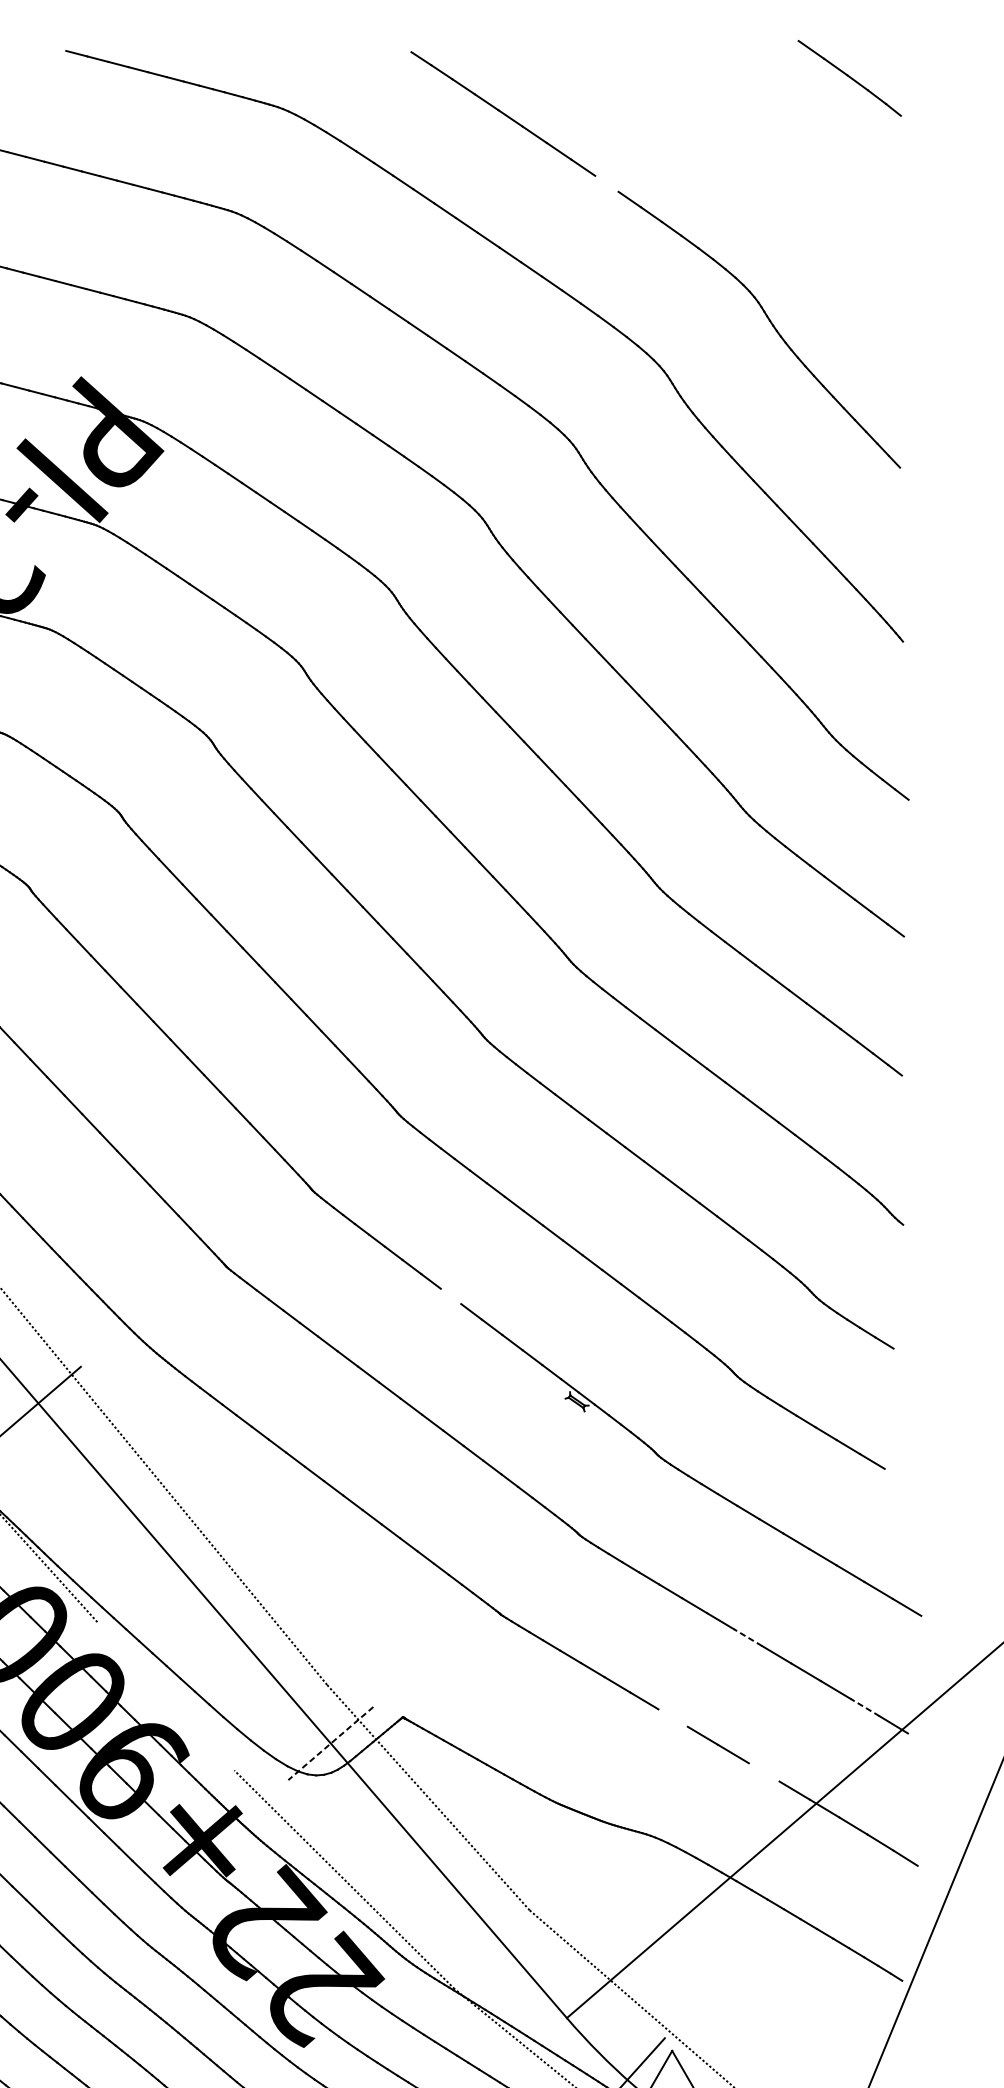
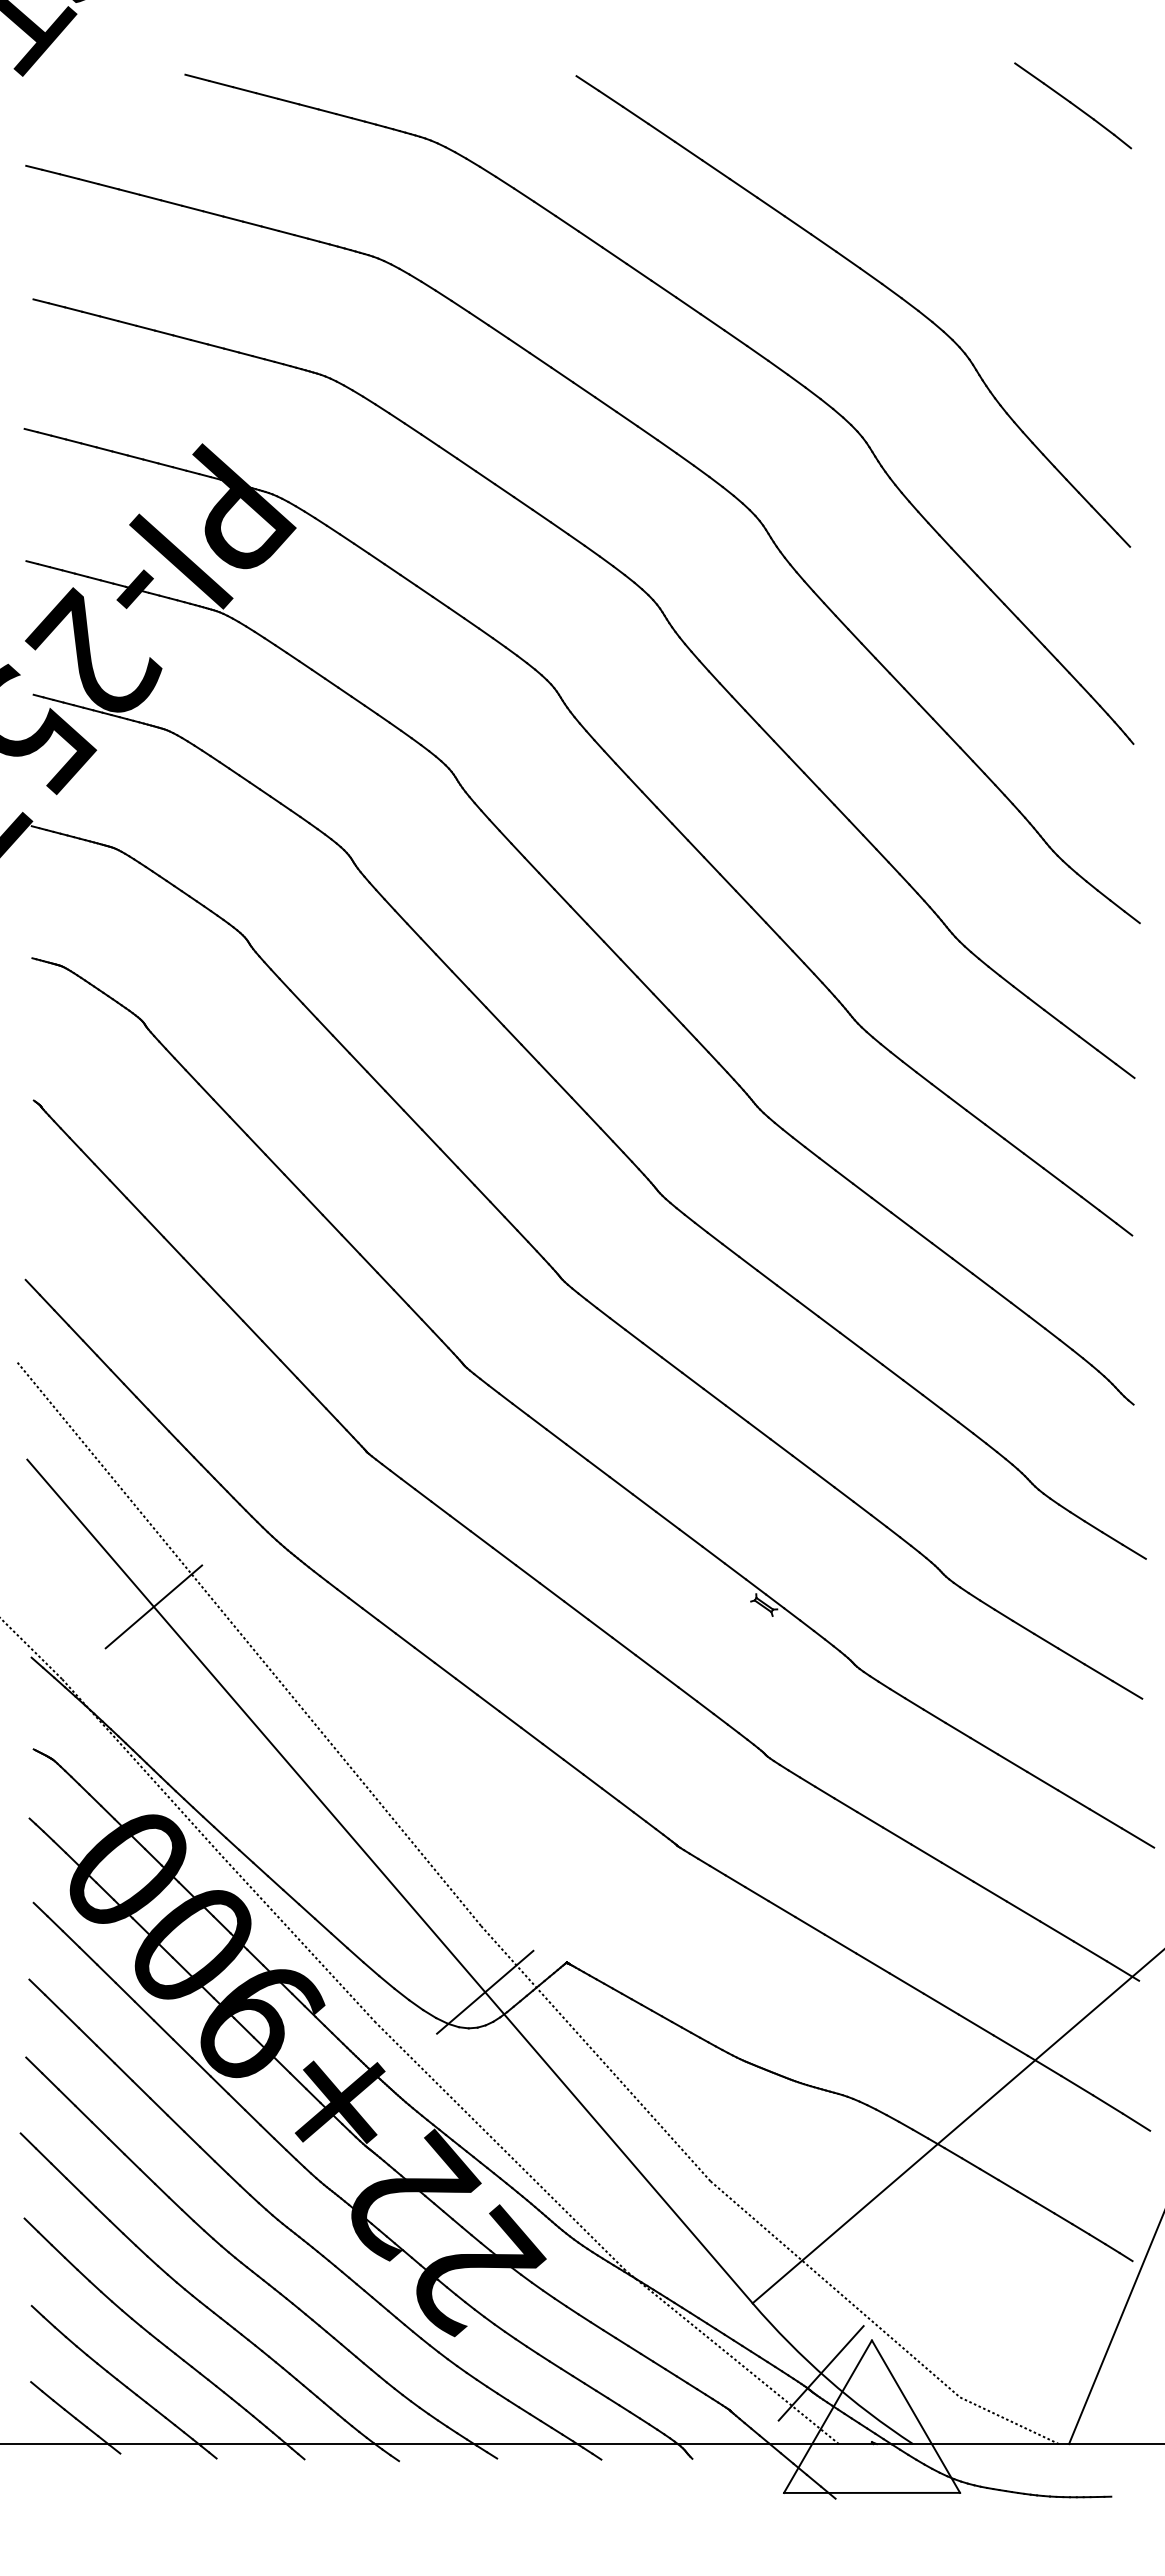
line: (606, 184) -> (797, 225), added
line: (450, 1296) -> (620, 1485), added
line: (903, 1354) -> (1133, 1551), added
line: (897, 1476) -> (1127, 1689), added
line: (747, 1637) -> (957, 1872), dashed -> solid
line: (165, 1696) -> (297, 1938), added
line: (864, 1707) -> (1089, 1951), dashed -> solid
line: (672, 1718) -> (872, 1963), added
line: (331, 1743) -> (485, 1992), dashed -> solid
line: (763, 1772) -> (975, 2024), added

